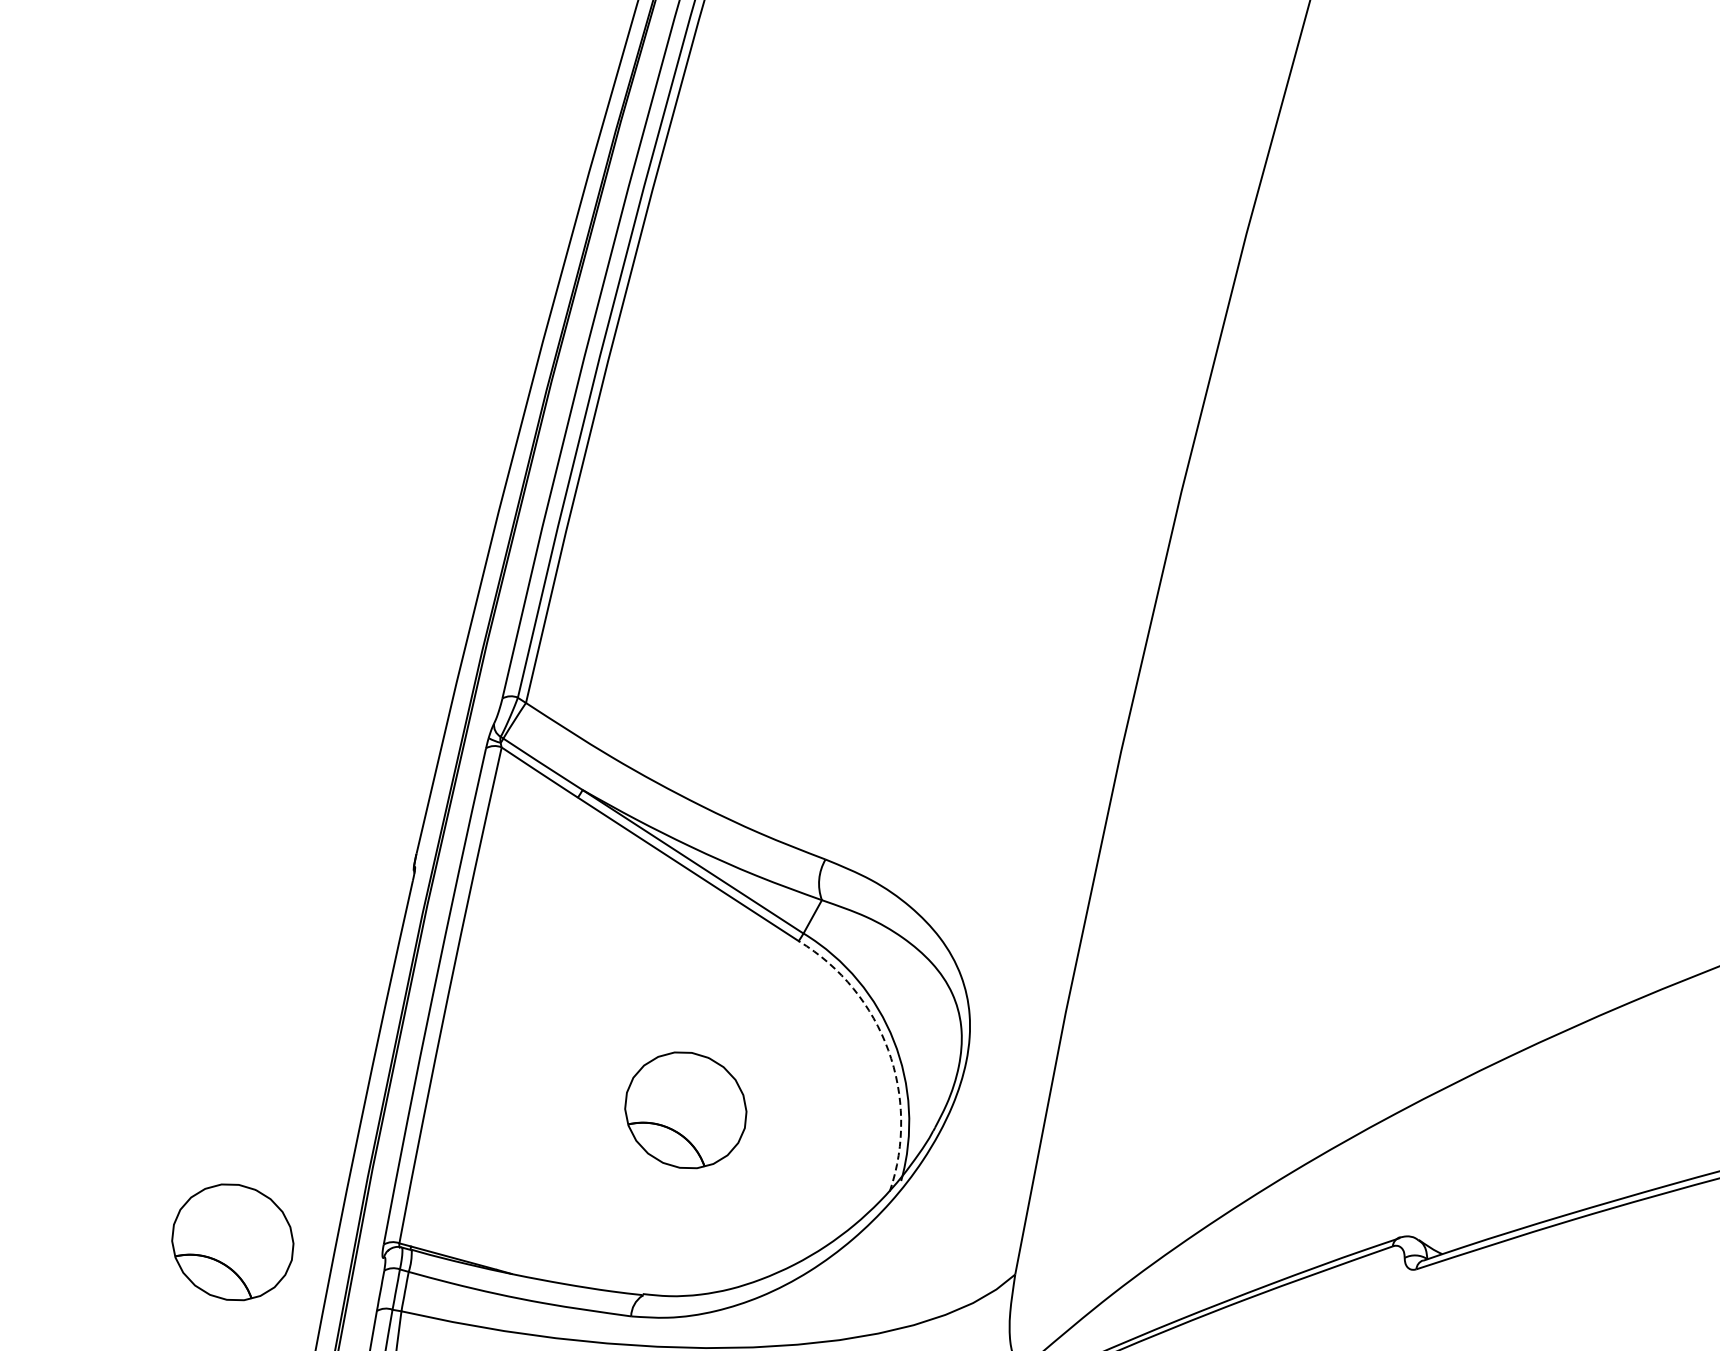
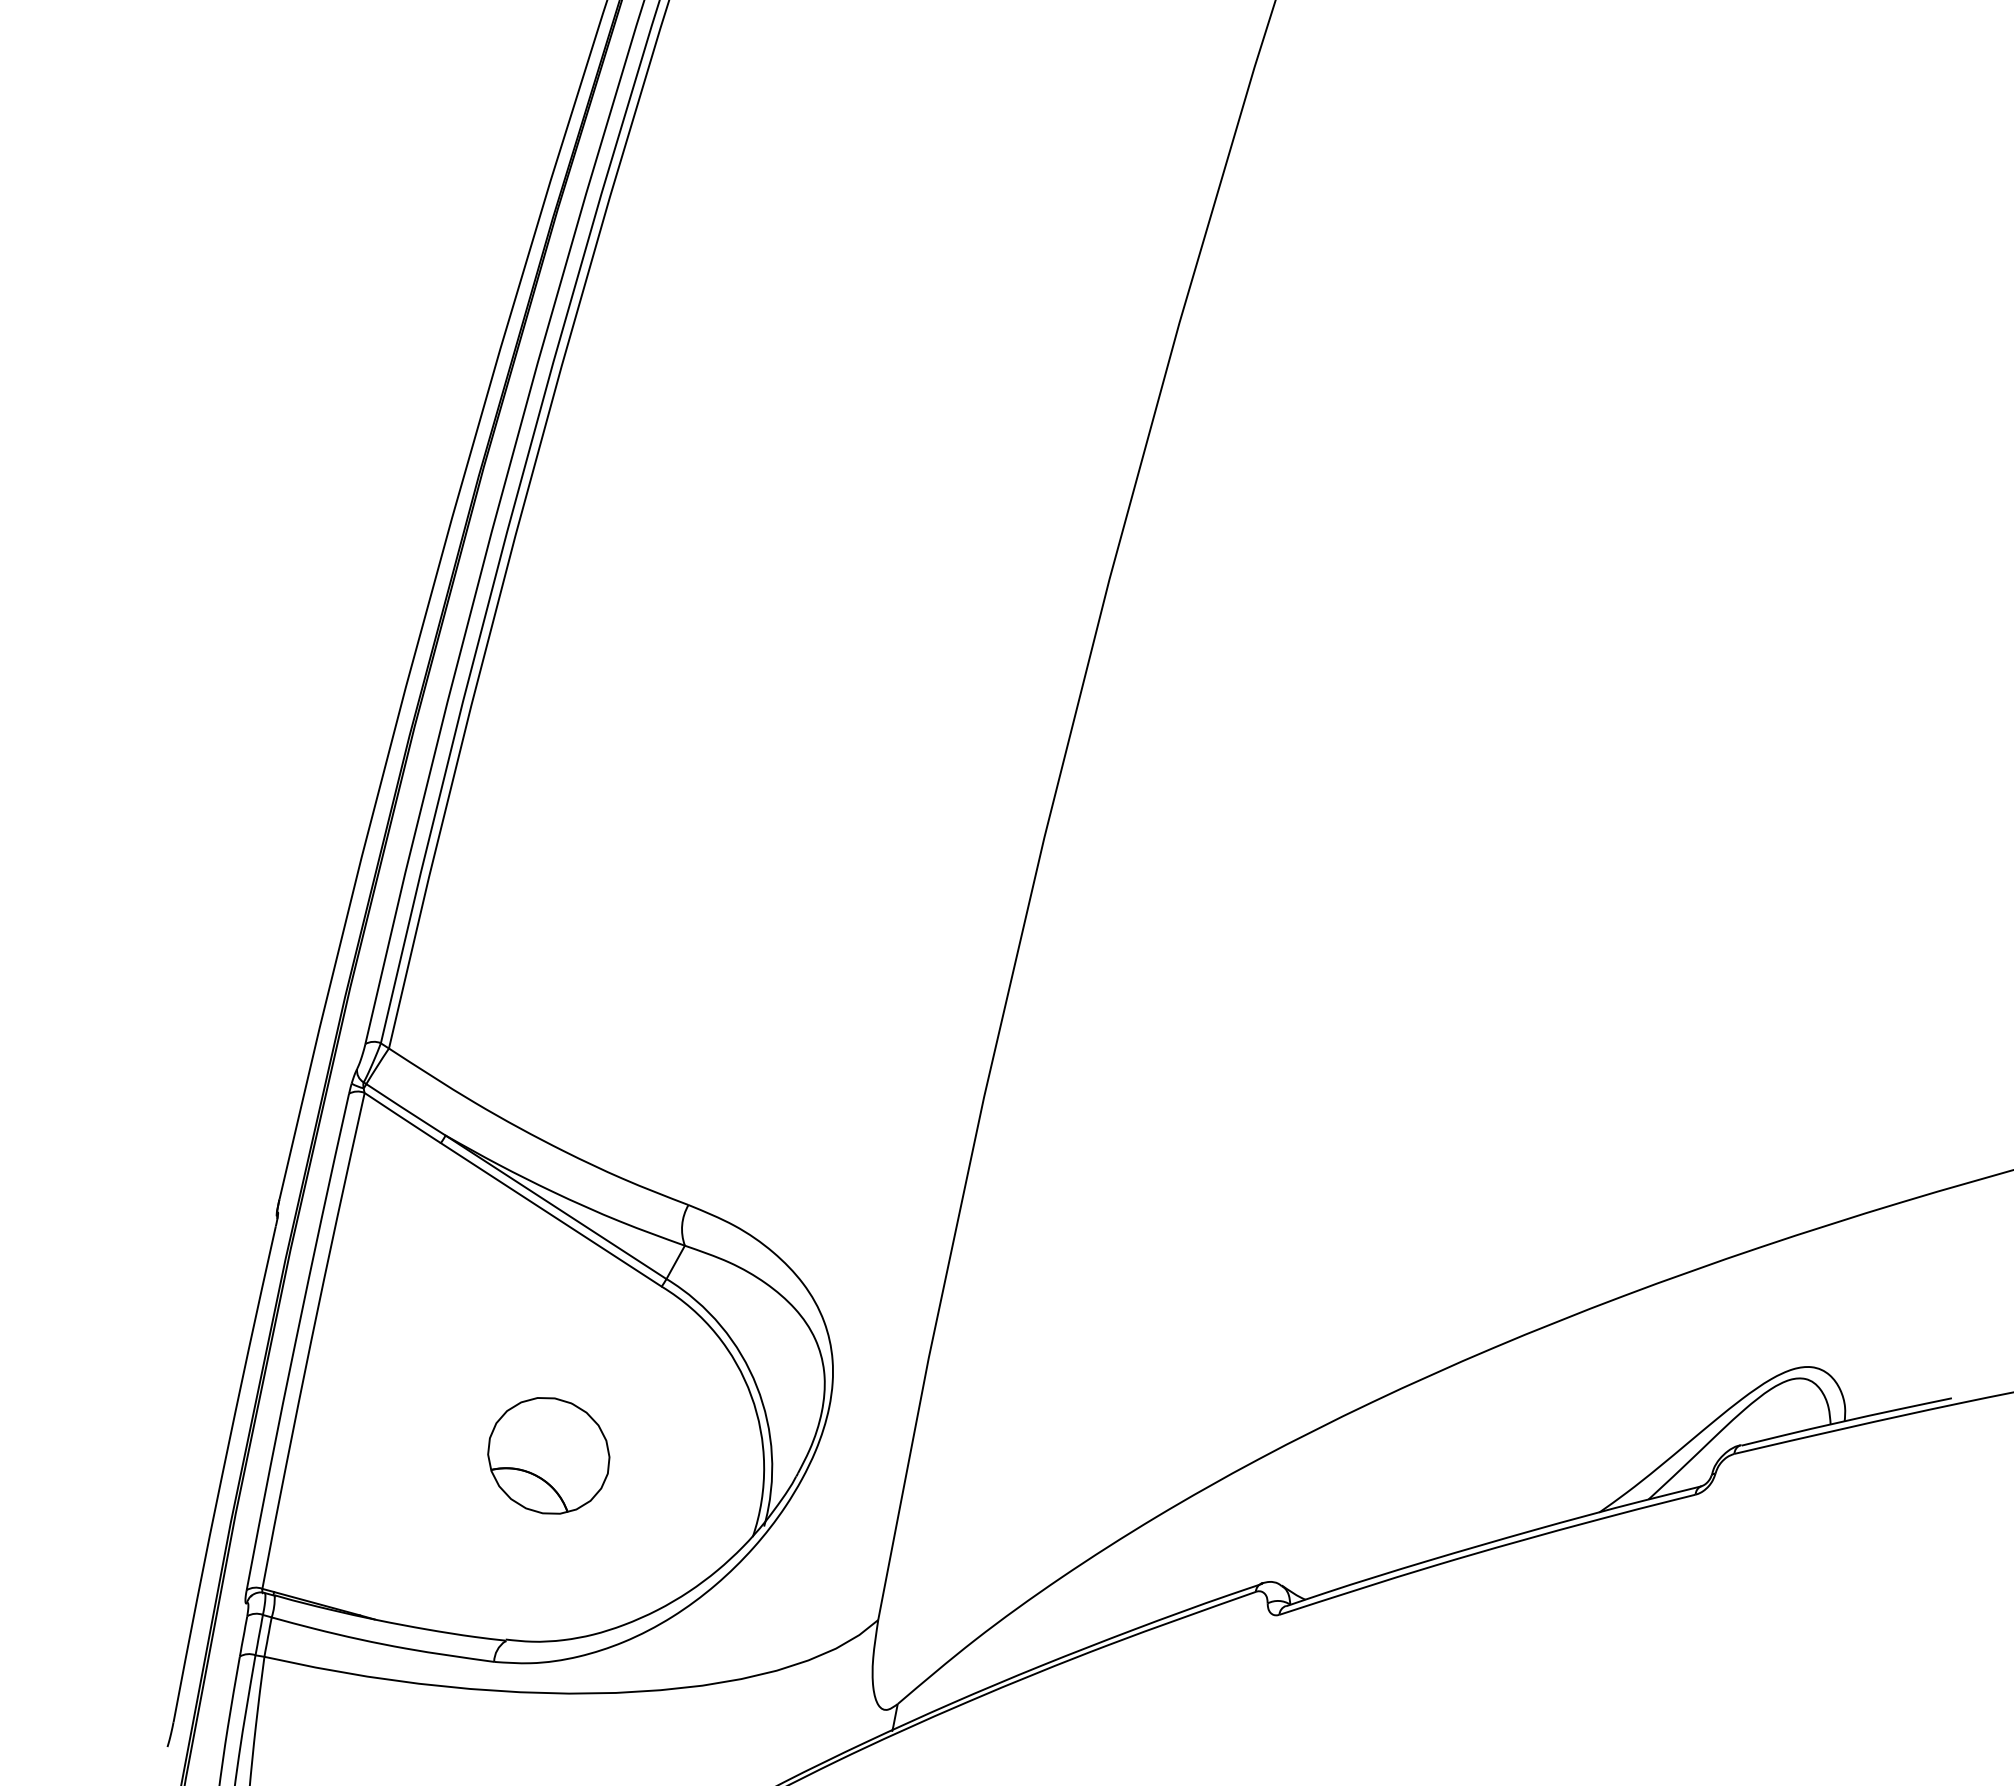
arc: (888, 1049) -> (751, 1395), dashed -> solid
part: (232, 1241) -> (95, 1587), removed

